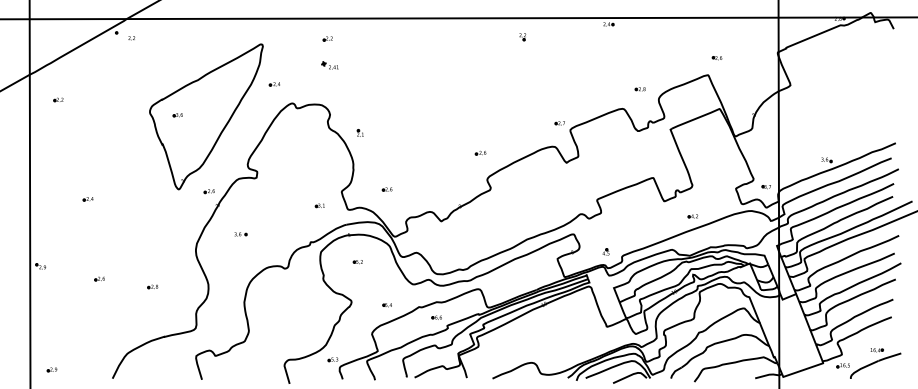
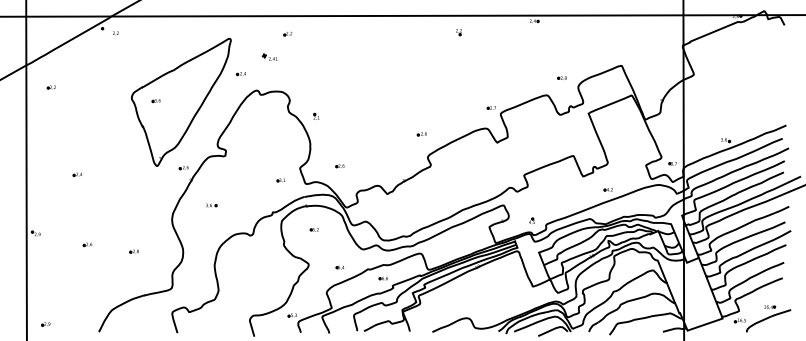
part: (715, 57) -> (628, 50), removed
part: (329, 64) -> (269, 56), moved

